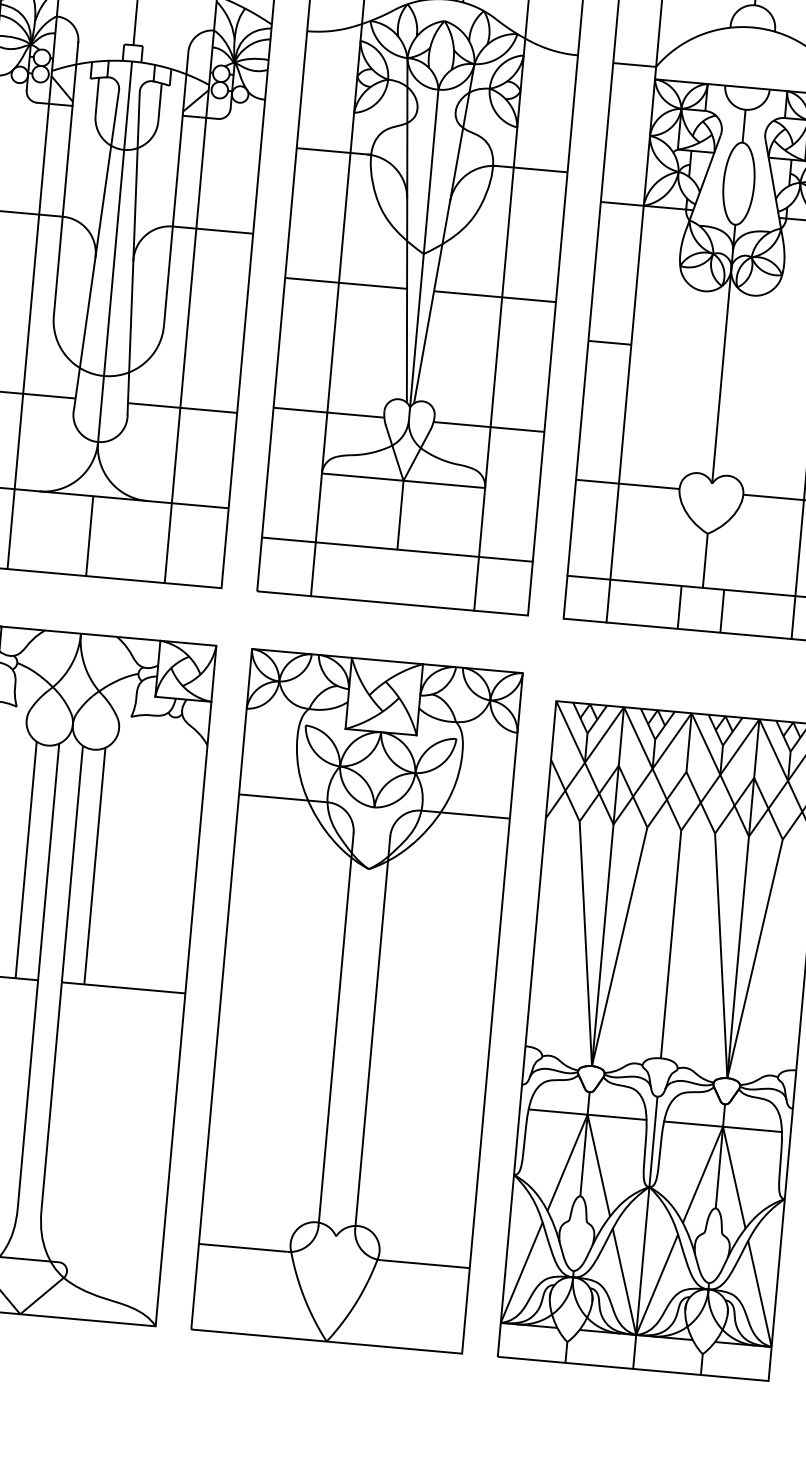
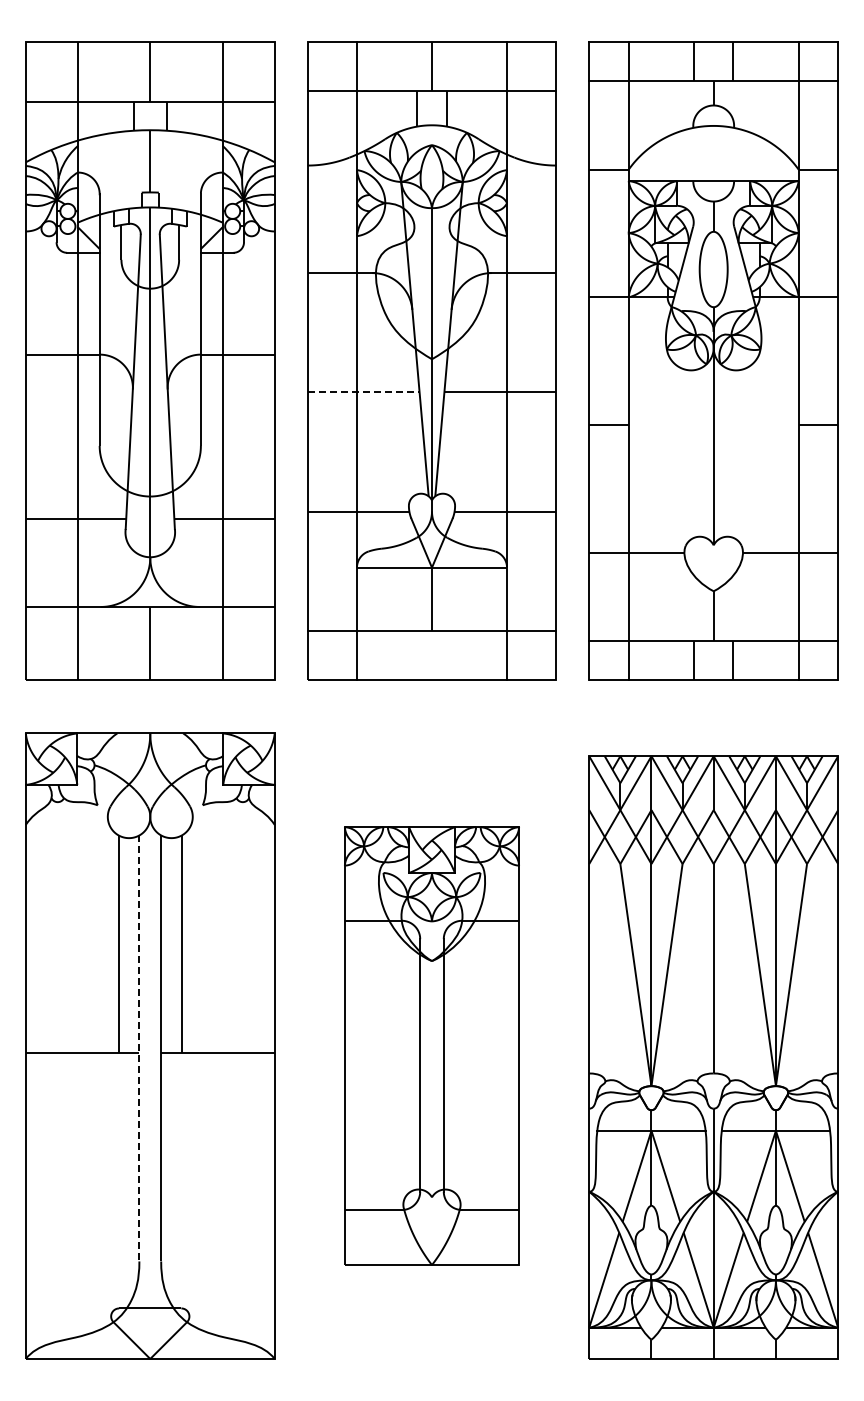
line: (347, 283) -> (364, 392), solid -> dashed
line: (38, 975) -> (139, 1048), solid -> dashed
part: (356, 1000) -> (431, 1045), size x0.7

